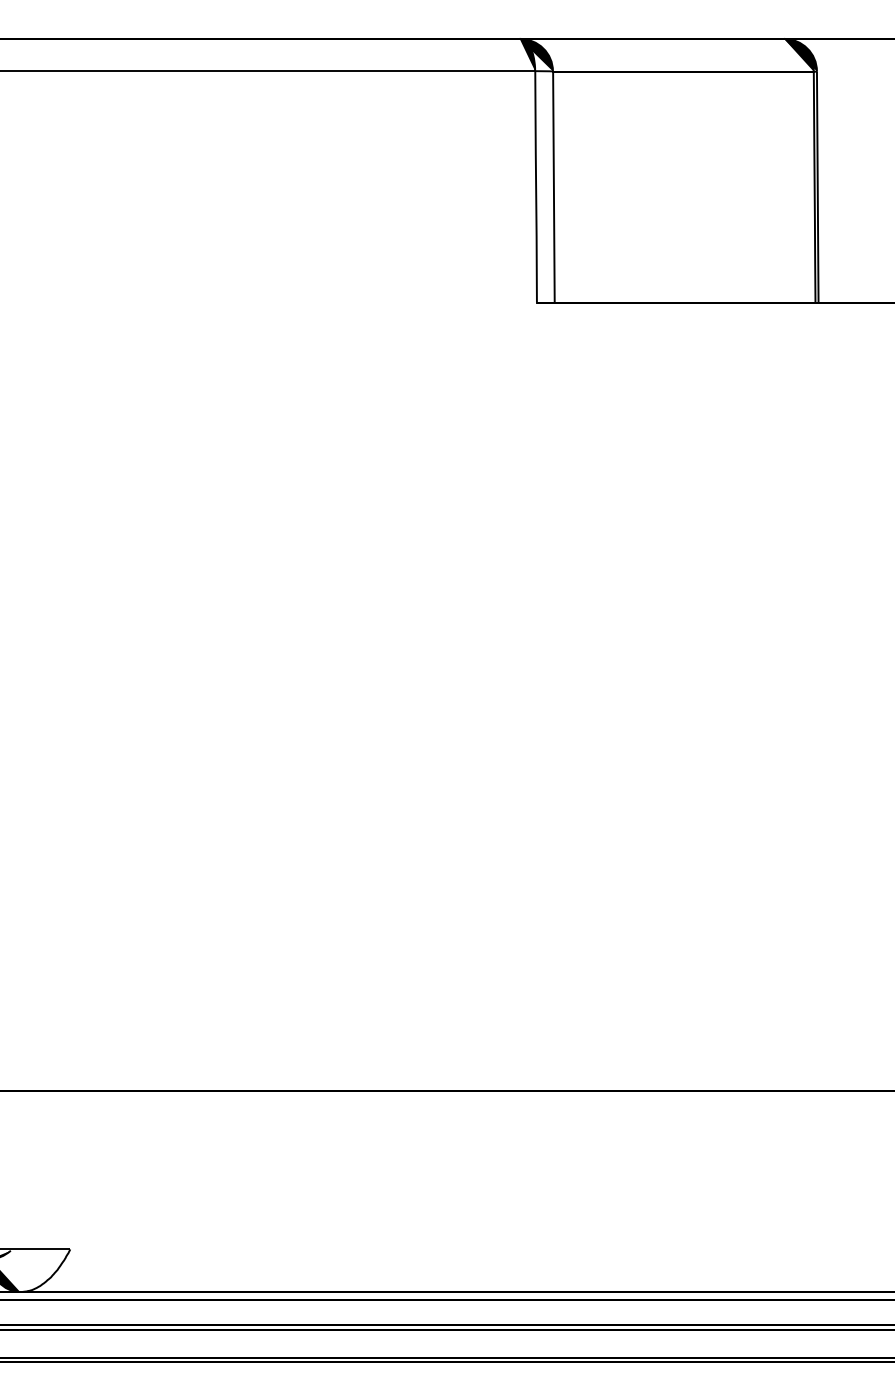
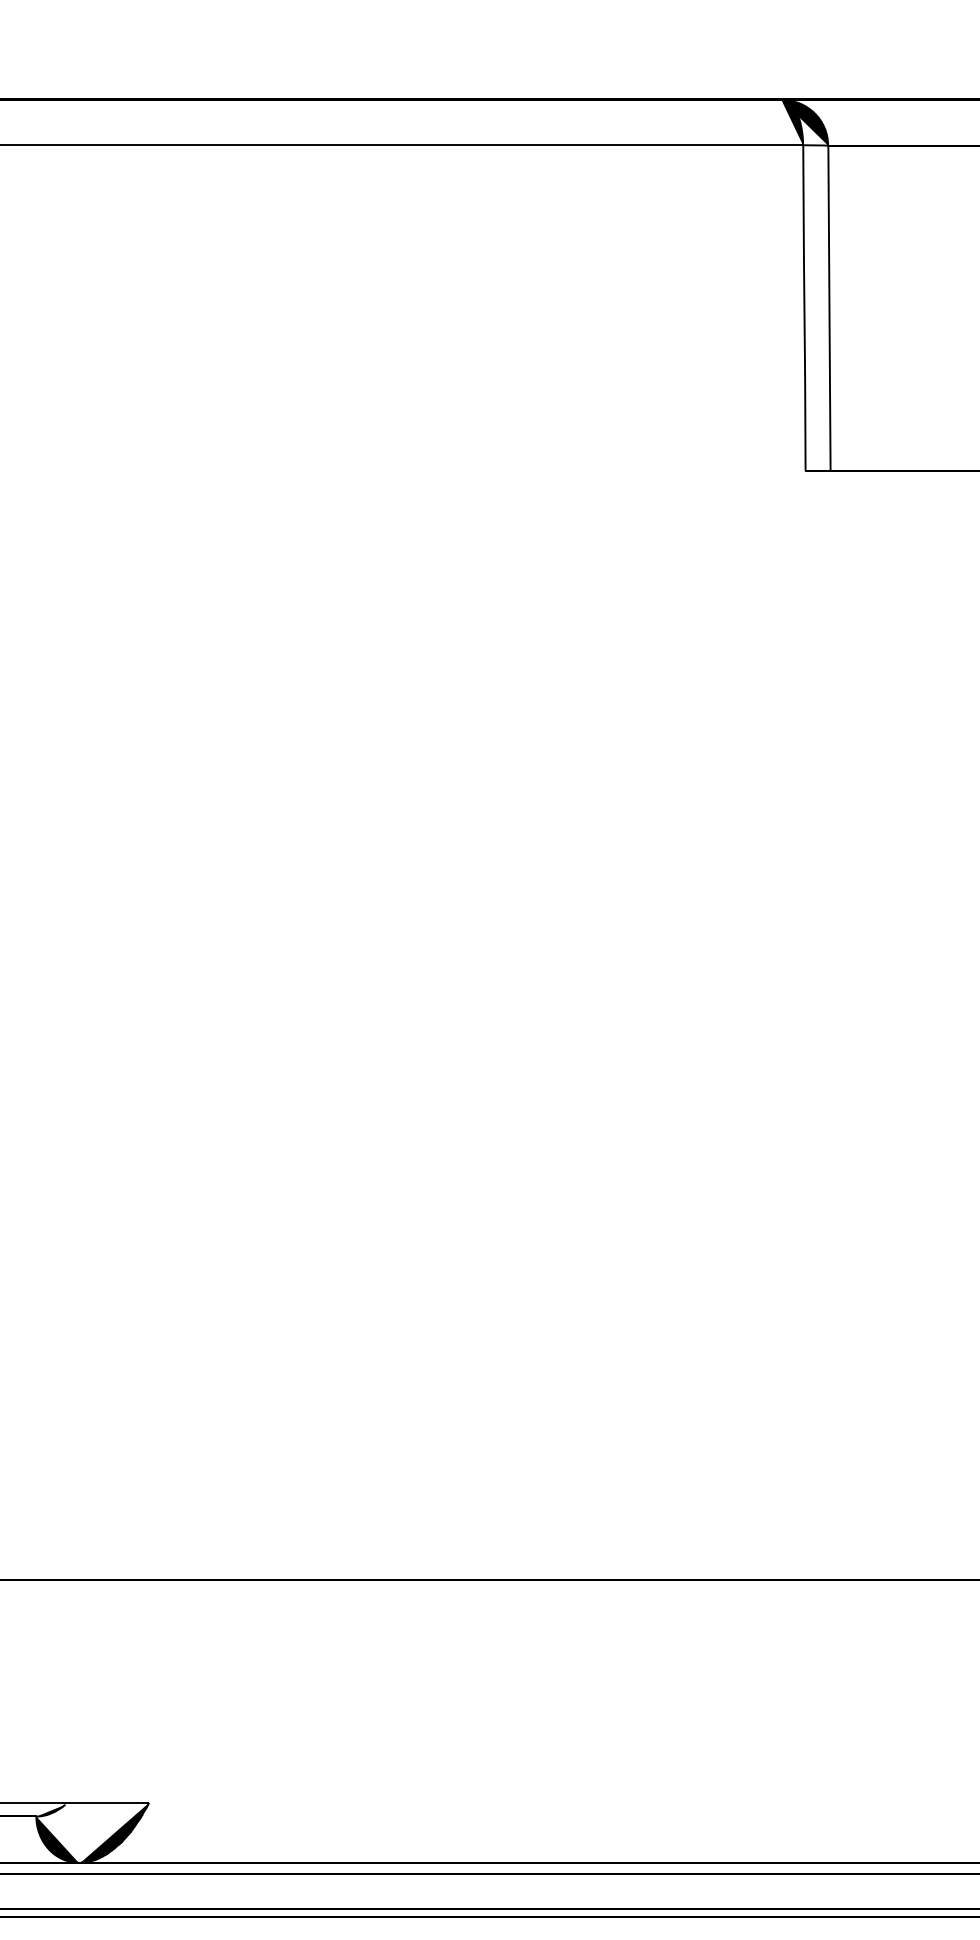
fill: (45, 1270) -> (114, 1832), added

